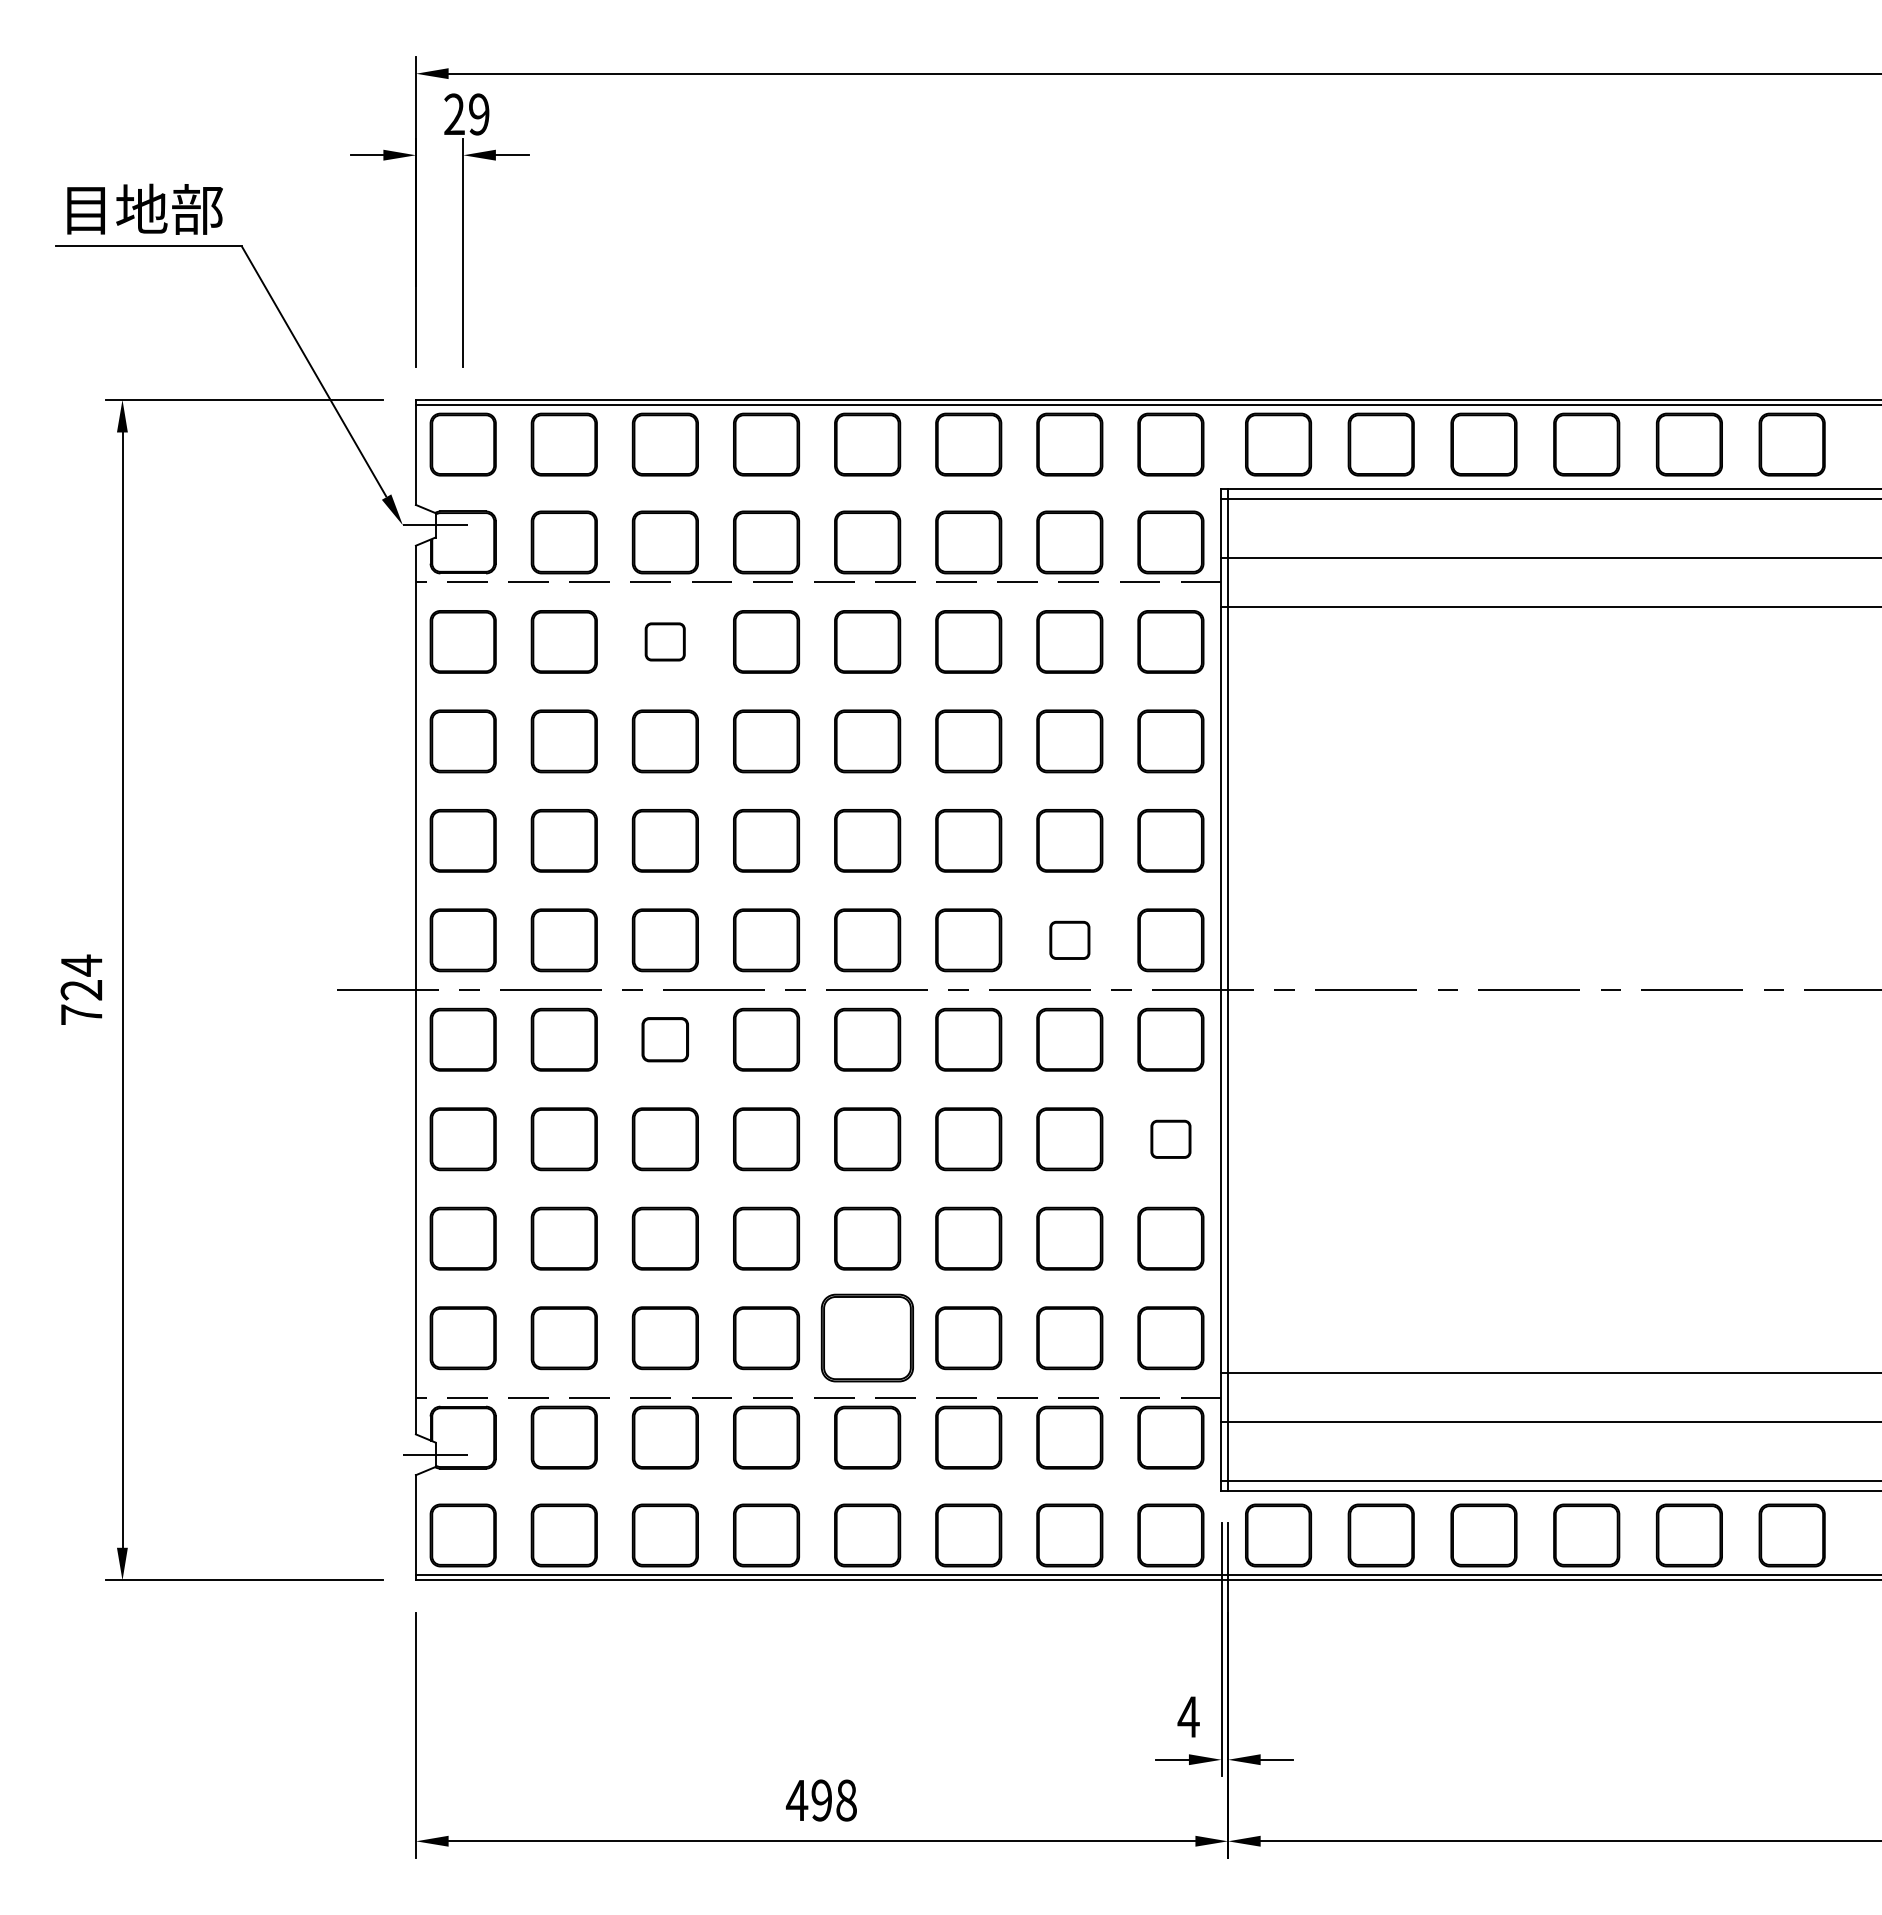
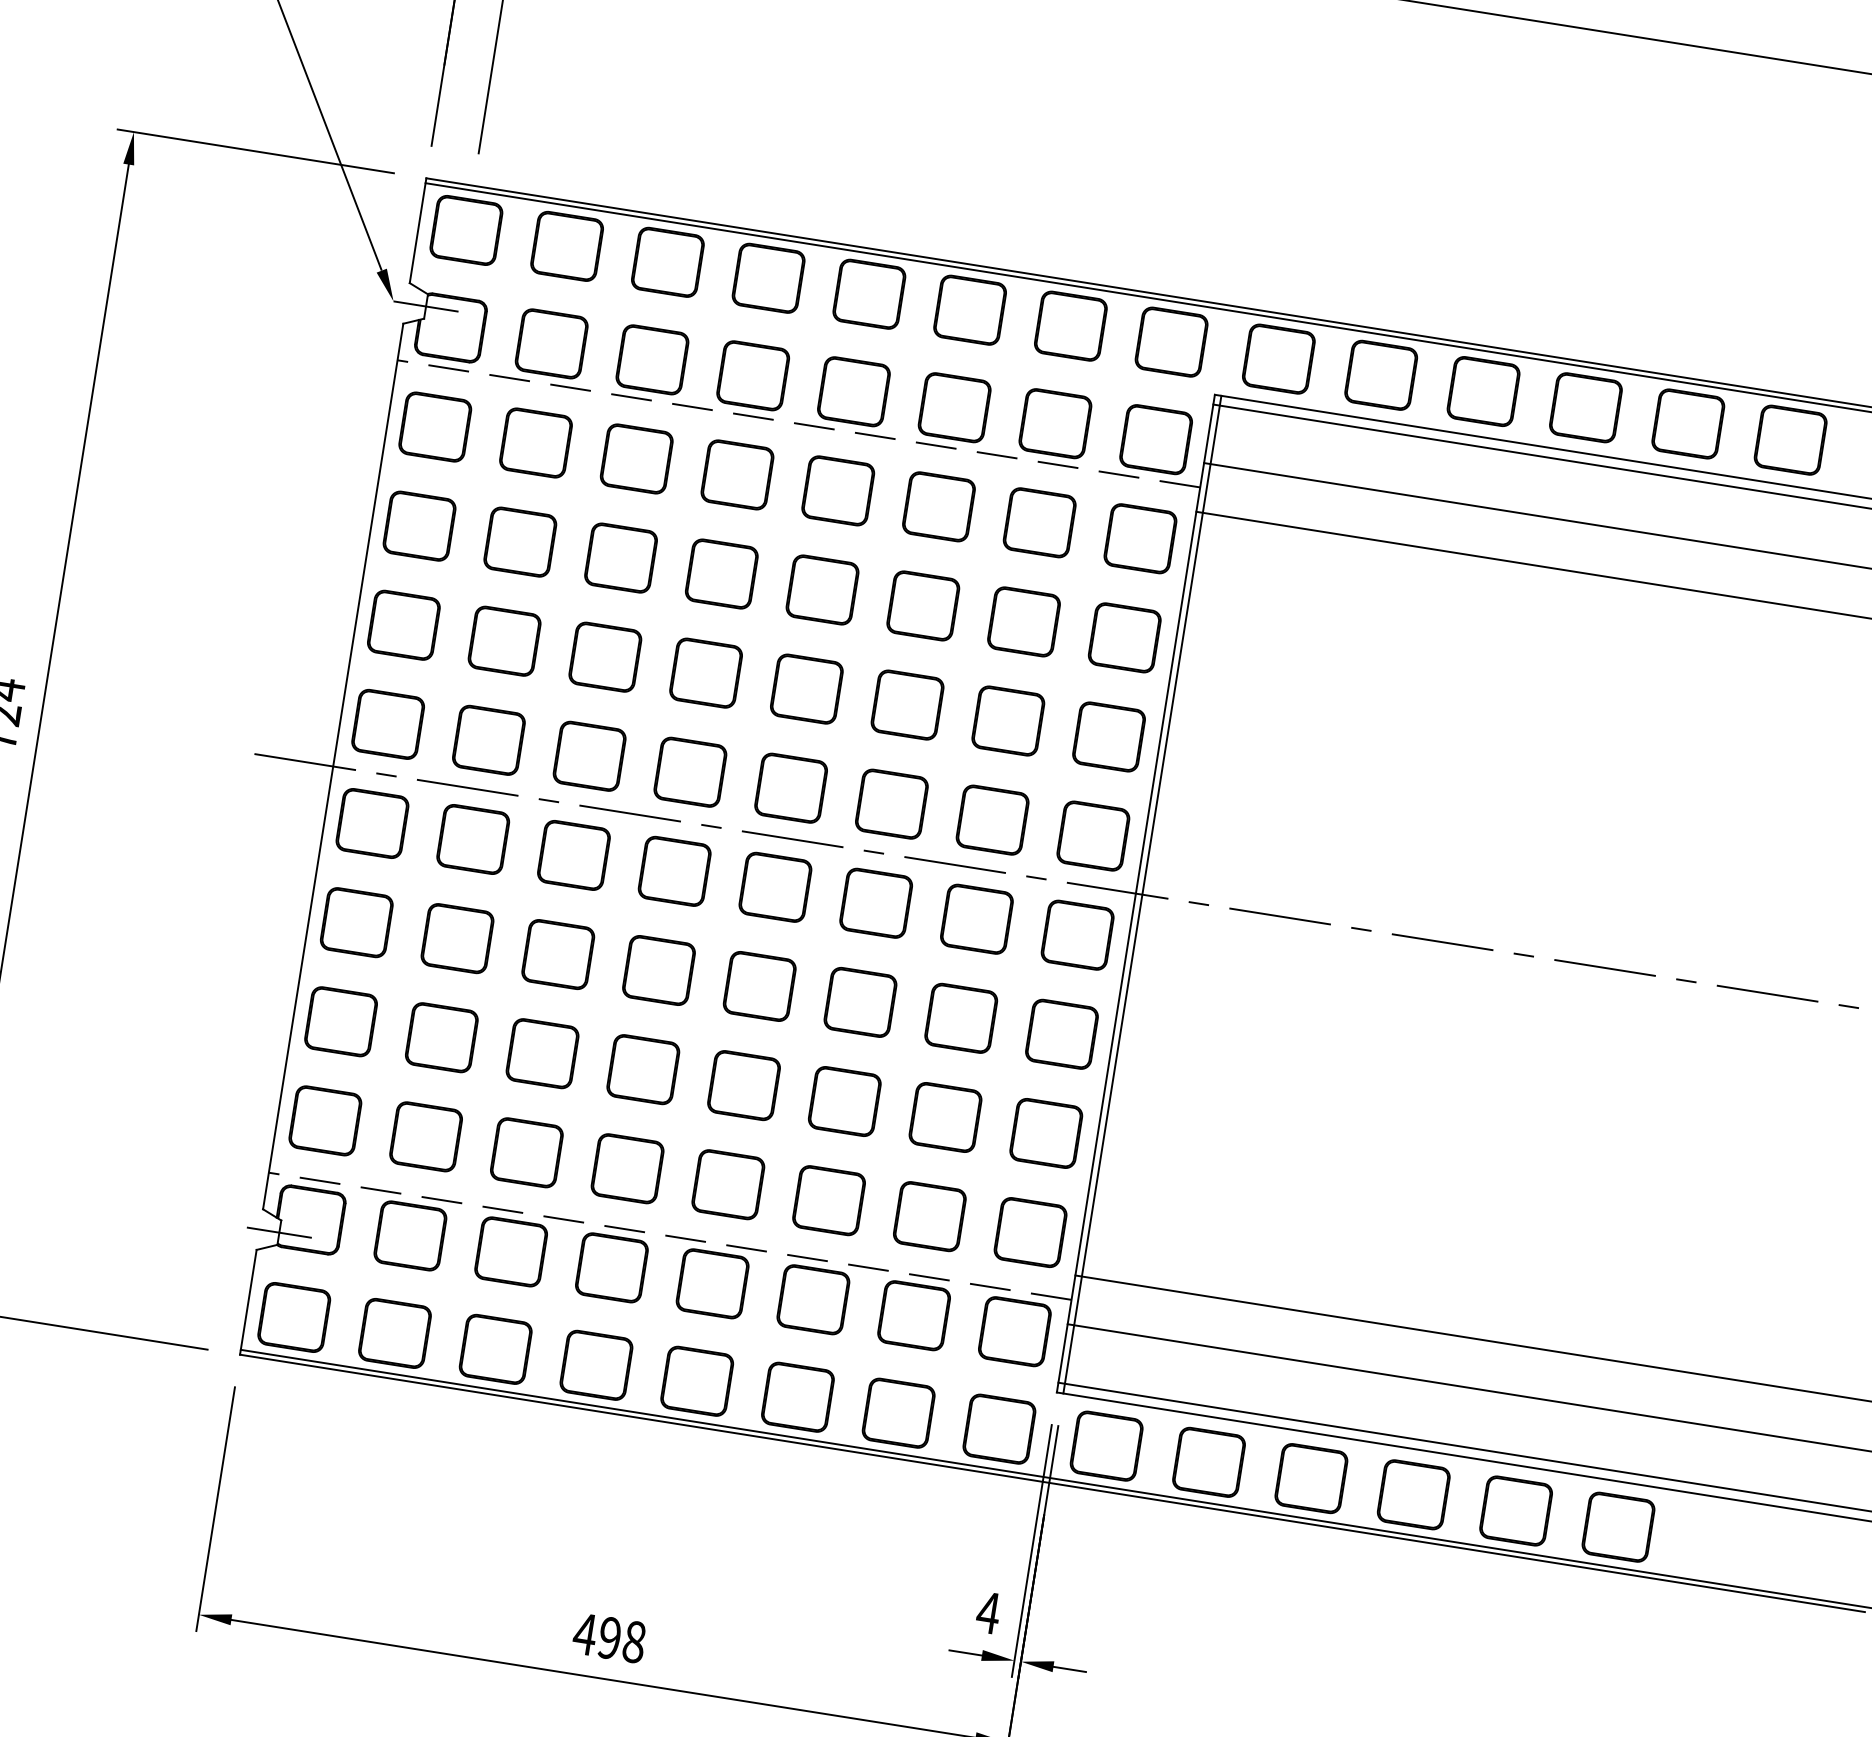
part: (664, 641) -> (635, 458), size x1.67
part: (1069, 940) -> (992, 820), size x1.67
part: (664, 1039) -> (573, 855), size x1.43
part: (1170, 1139) -> (1061, 1034), size x1.67
part: (867, 1338) -> (728, 1184), size x0.71

